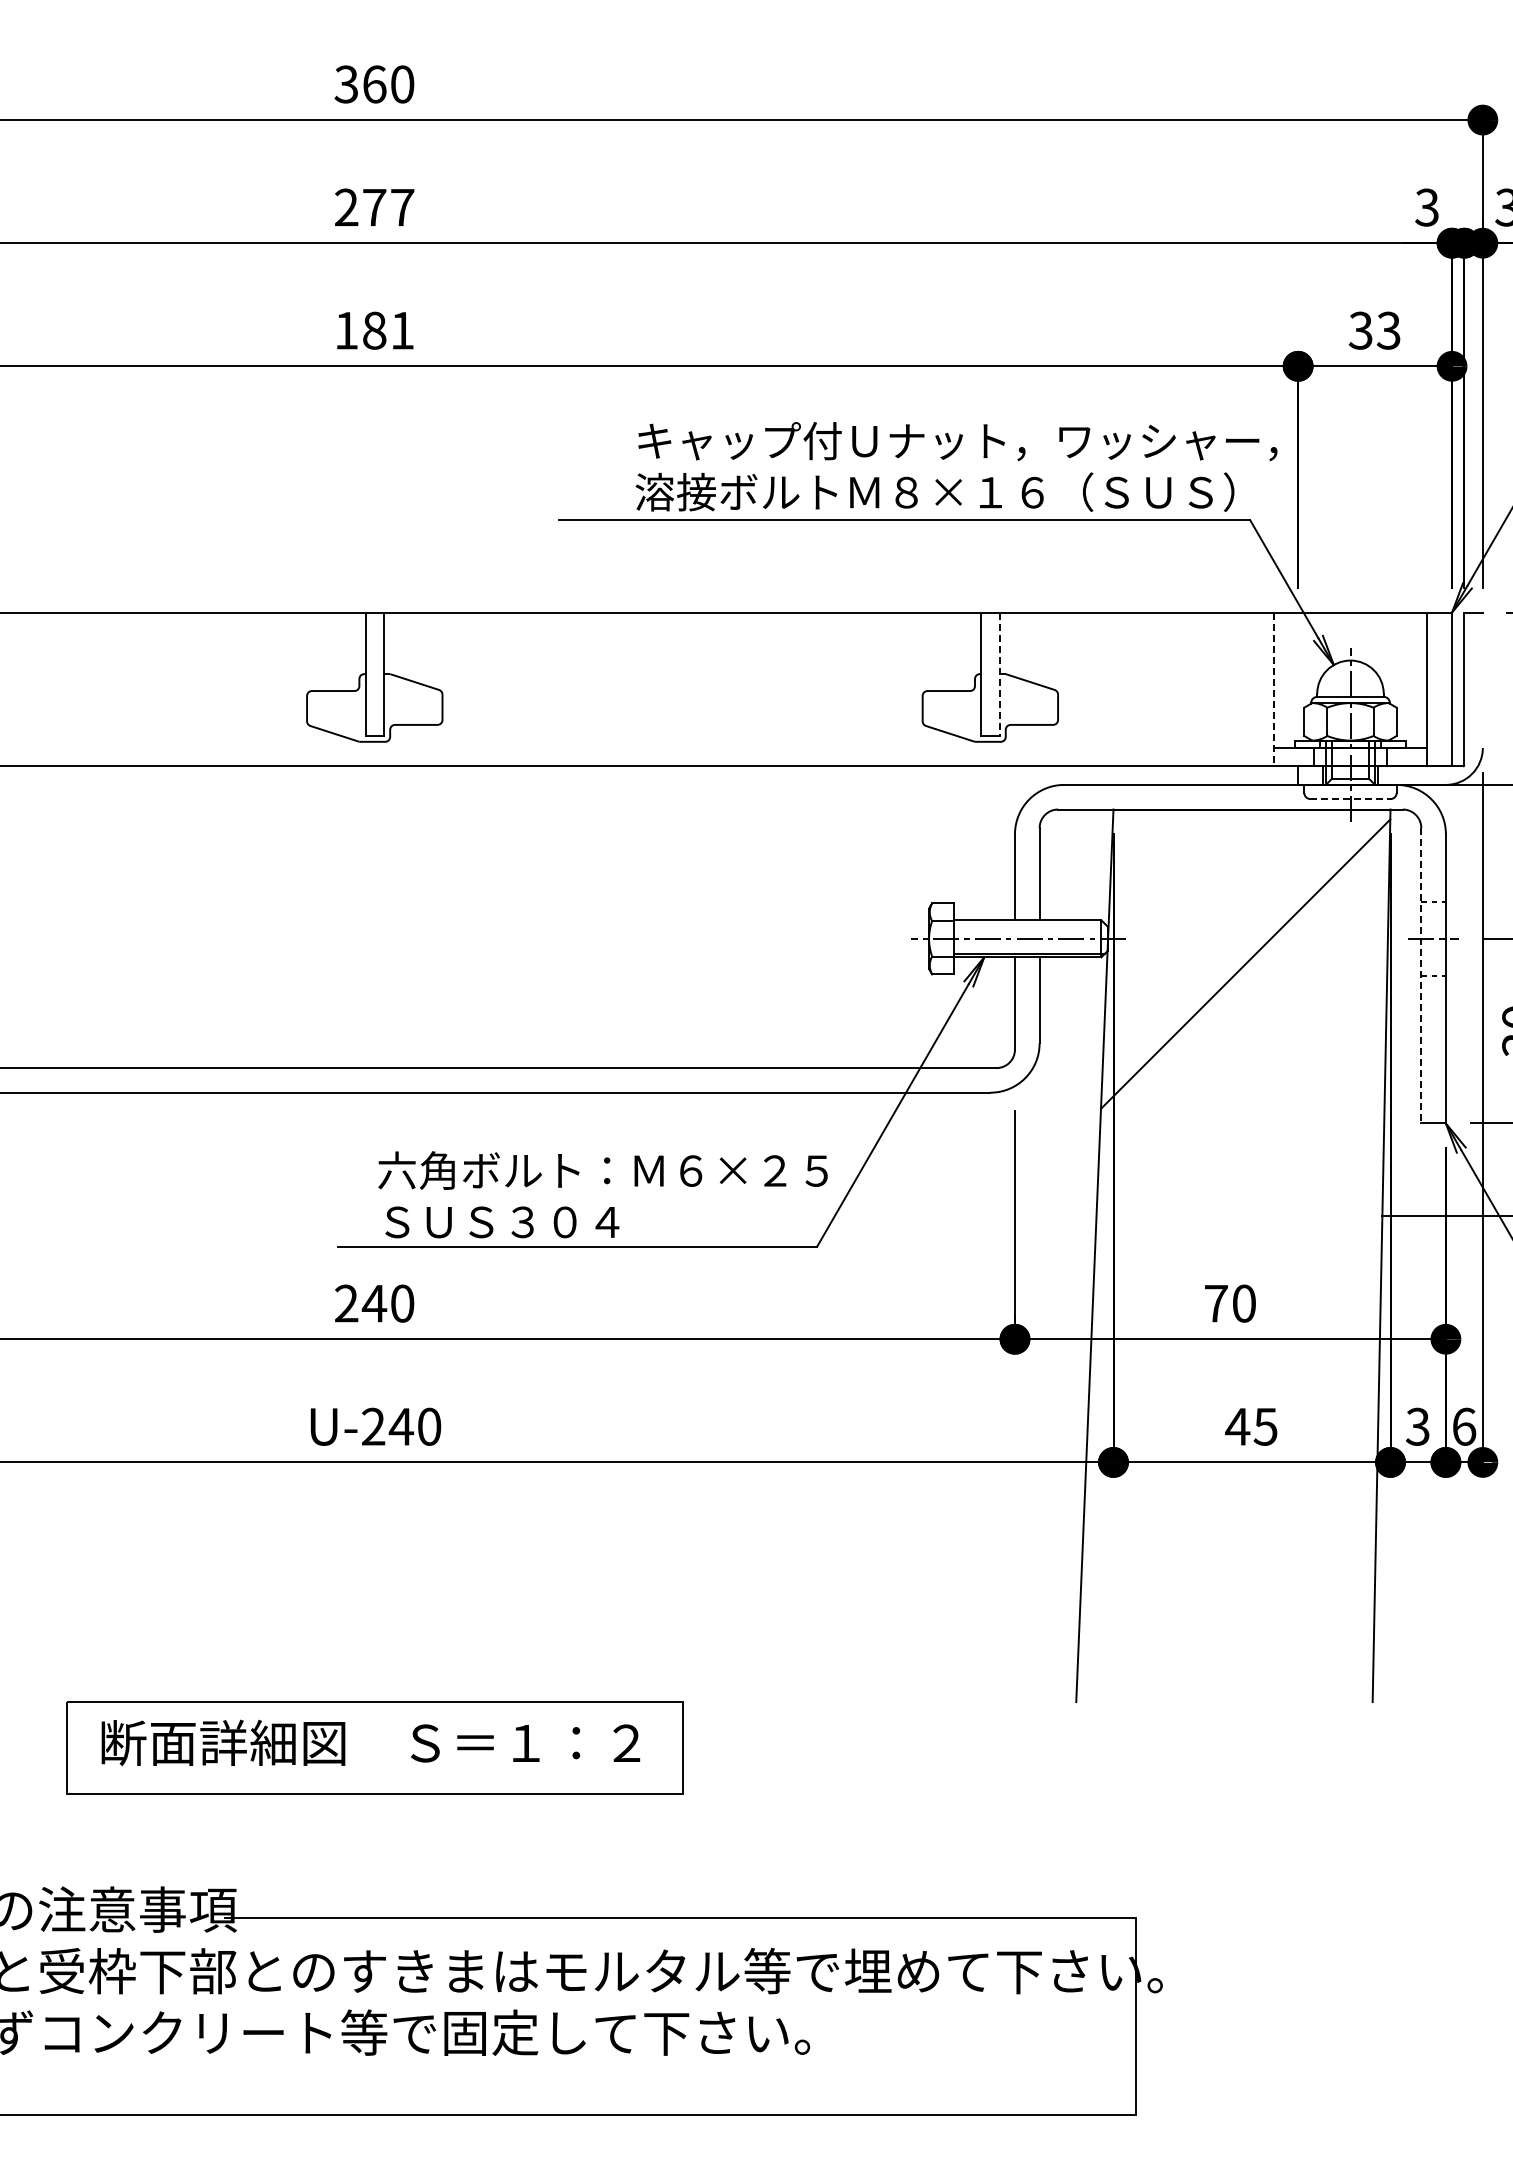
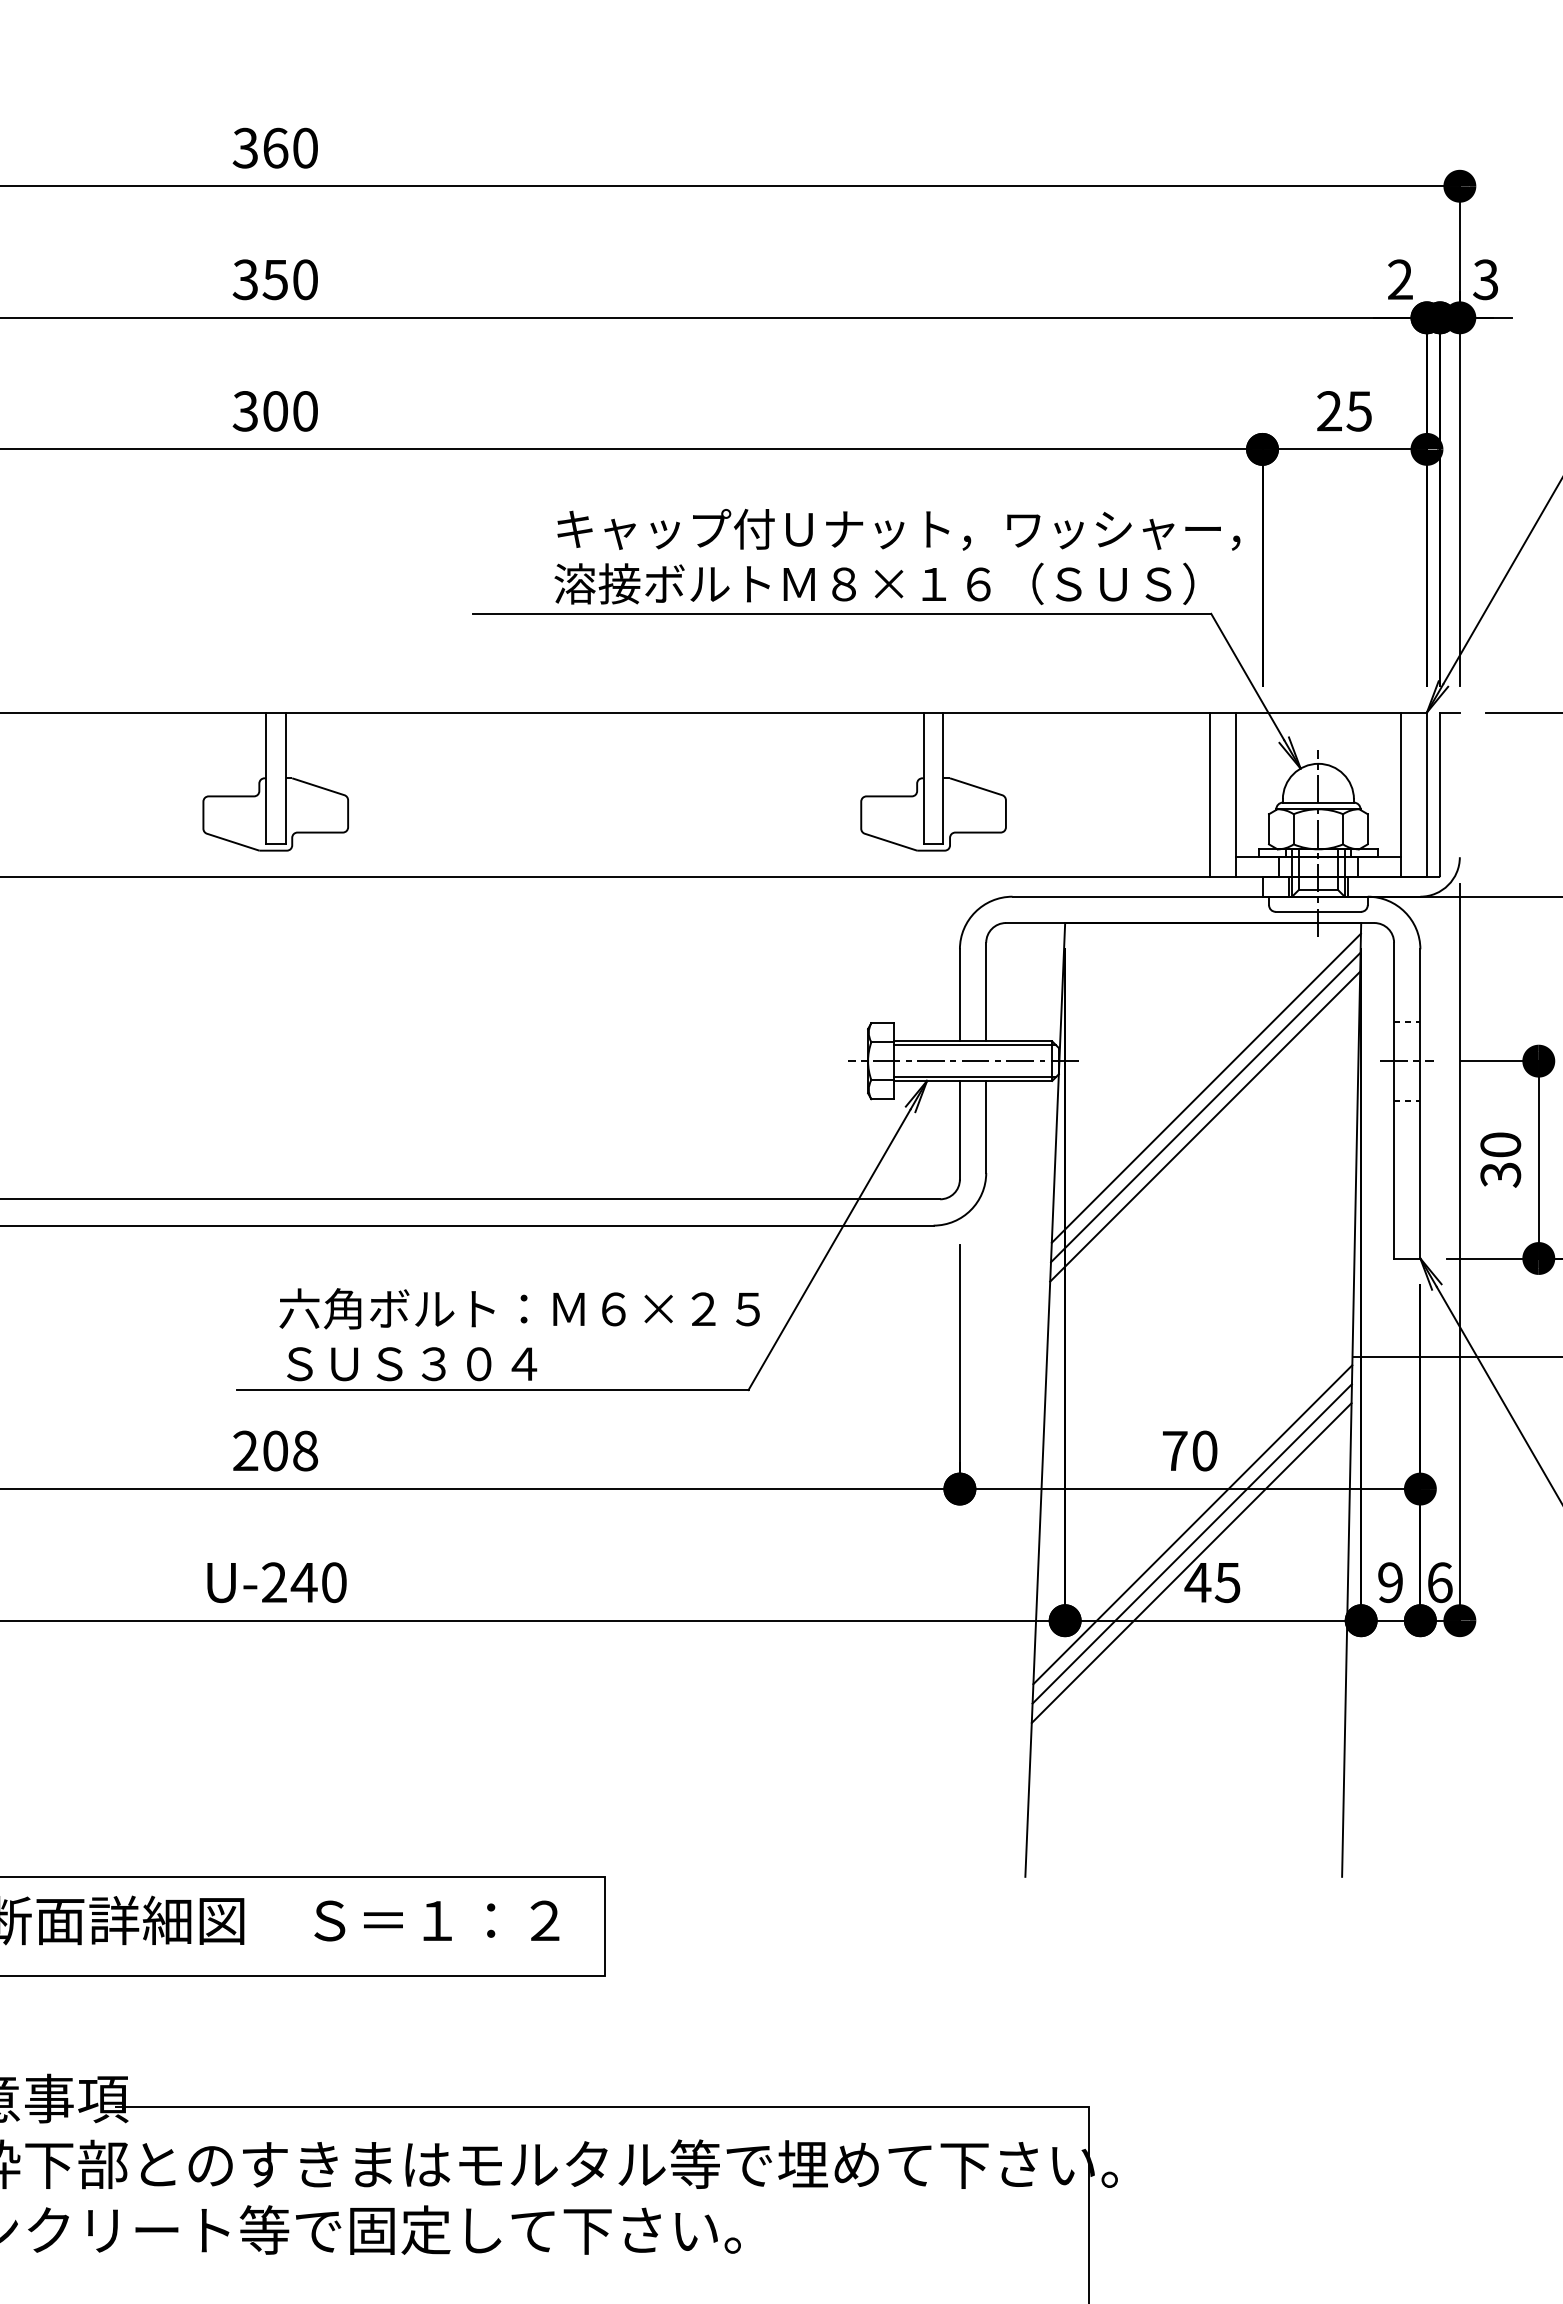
text: (374, 207) -> (275, 279), 277 -> 350
text: (1426, 207) -> (1399, 279), 3 -> 2
text: (374, 330) -> (275, 411), 181 -> 300
text: (1374, 330) -> (1344, 411), 33 -> 25
line: (999, 674) -> (943, 778), dashed -> solid
line: (1248, 689) -> (1209, 794), added
line: (1273, 689) -> (1236, 794), dashed -> solid
line: (1350, 799) -> (1318, 912), dashed -> solid
line: (1029, 924) -> (975, 1045), added
line: (1421, 975) -> (1394, 1100), dashed -> solid
line: (1244, 982) -> (1205, 1107), added
line: (1244, 1000) -> (1205, 1127), added
text: (387, 1303) -> (289, 1450), 240 -> 208
line: (1232, 1372) -> (1192, 1524), added
line: (1232, 1390) -> (1192, 1543), added
line: (1231, 1408) -> (1191, 1563), added
text: (1417, 1426) -> (1390, 1582), 3 -> 9

